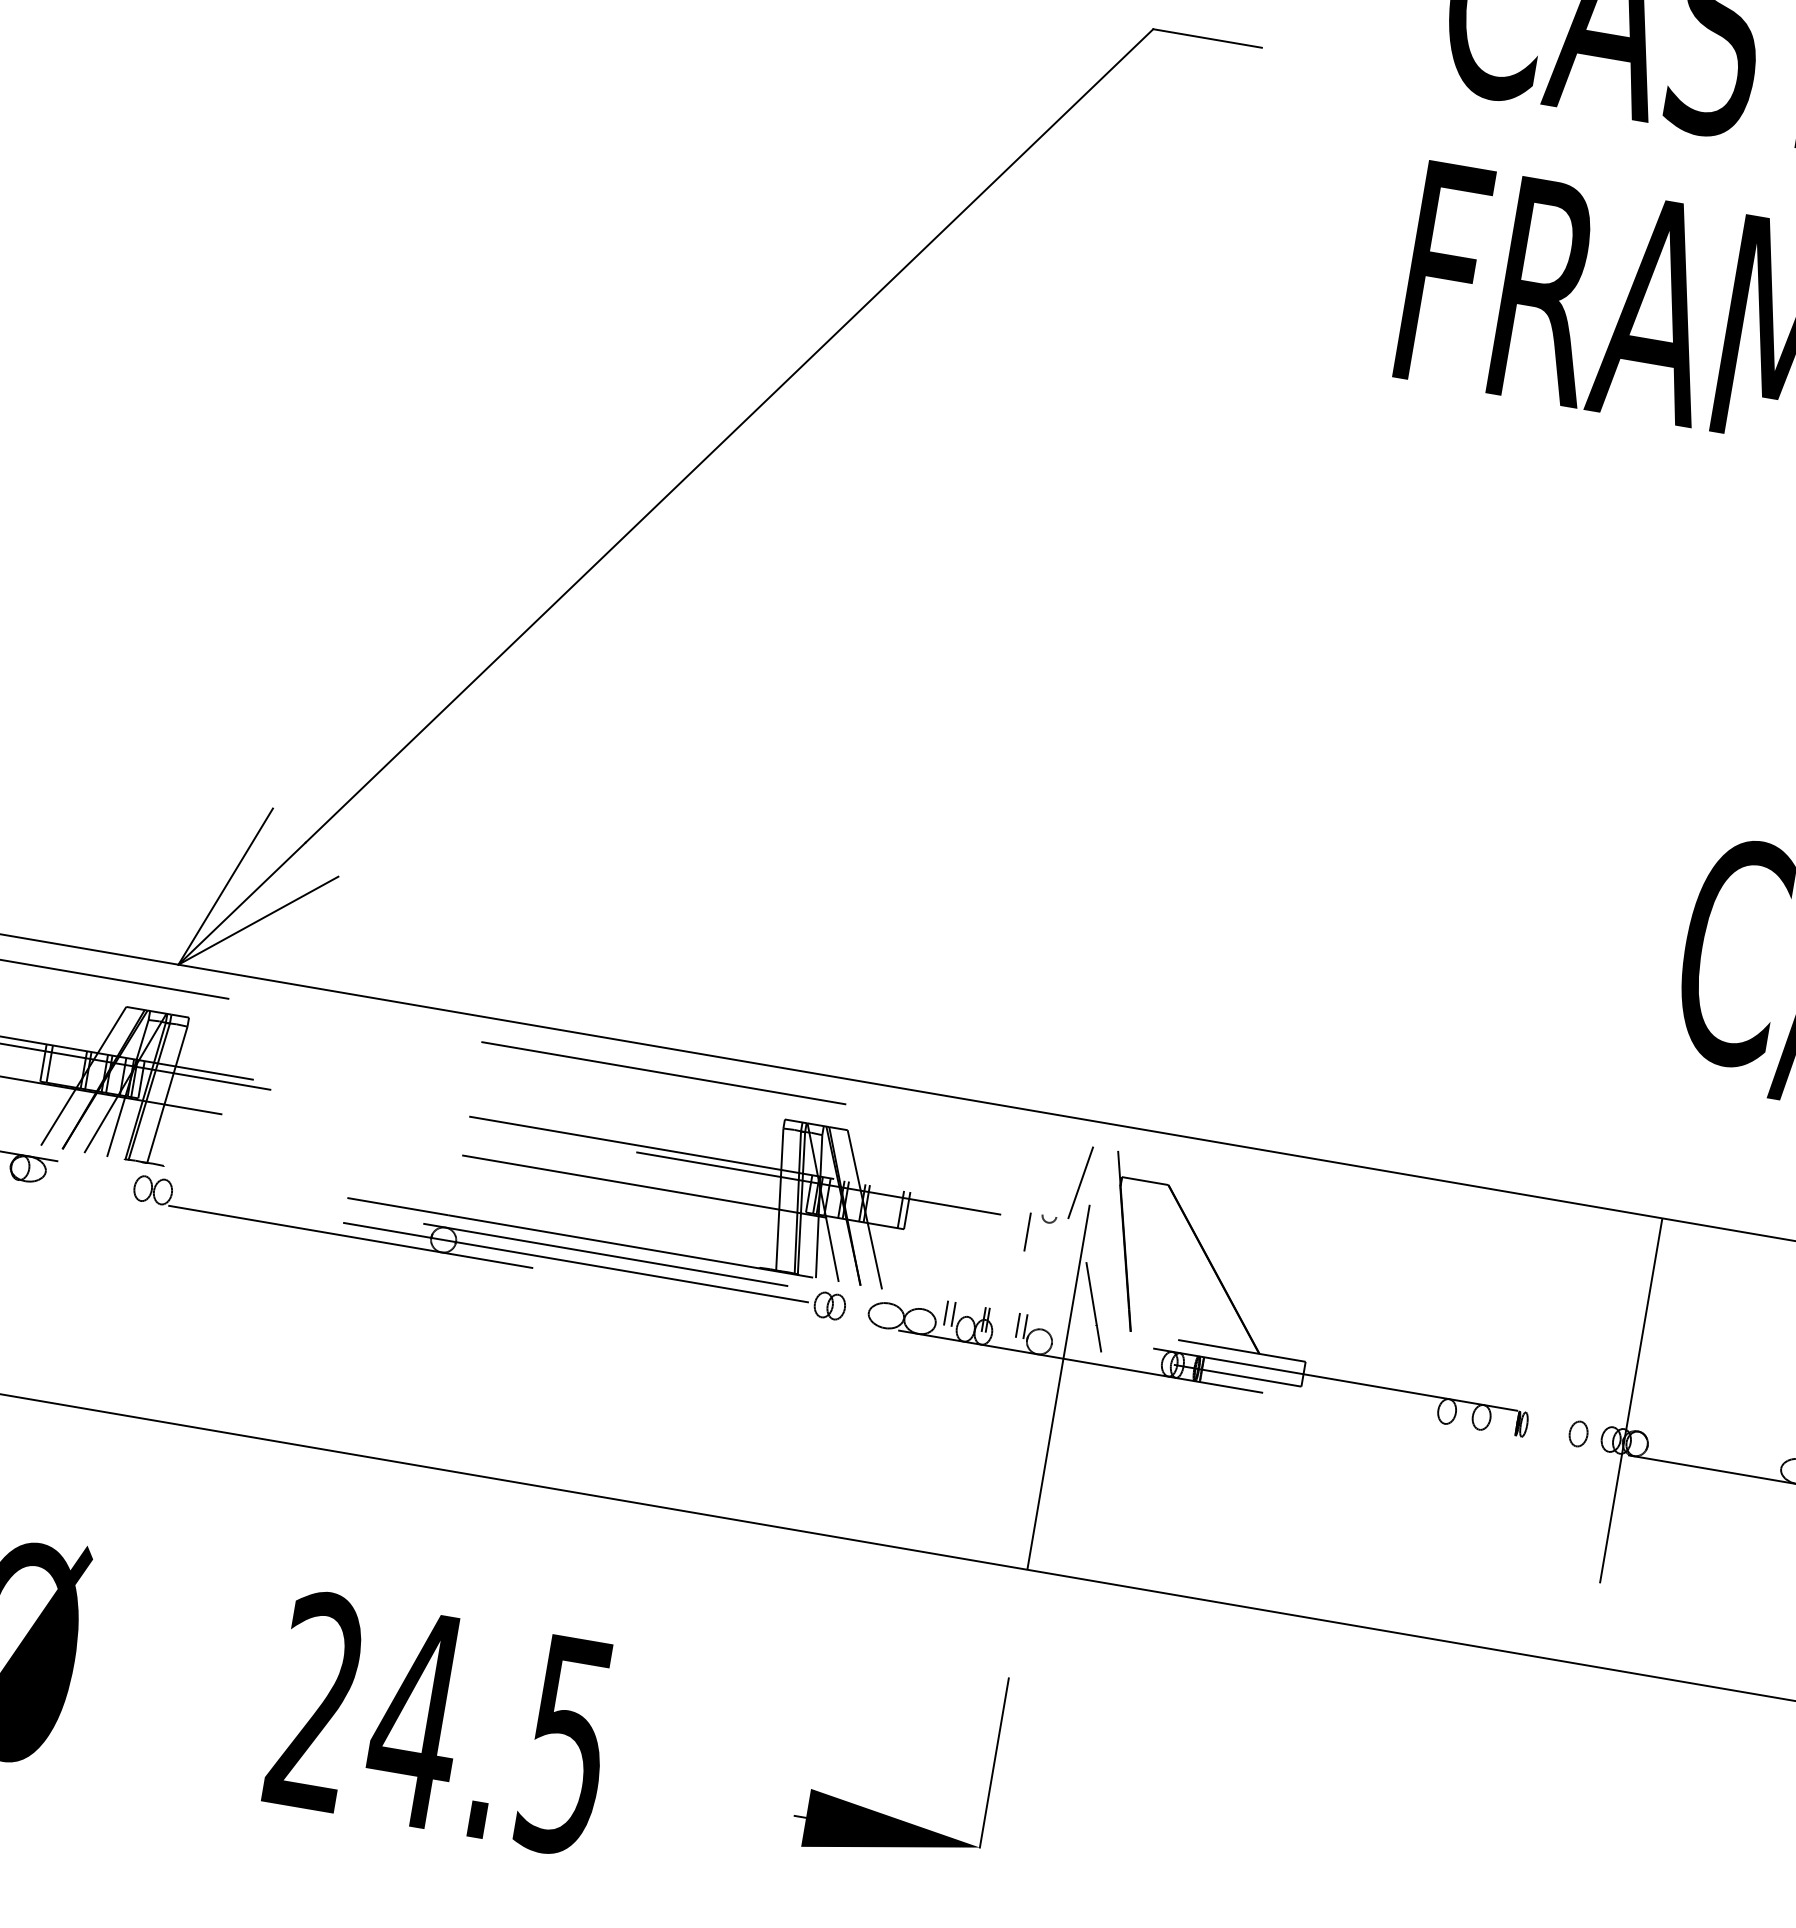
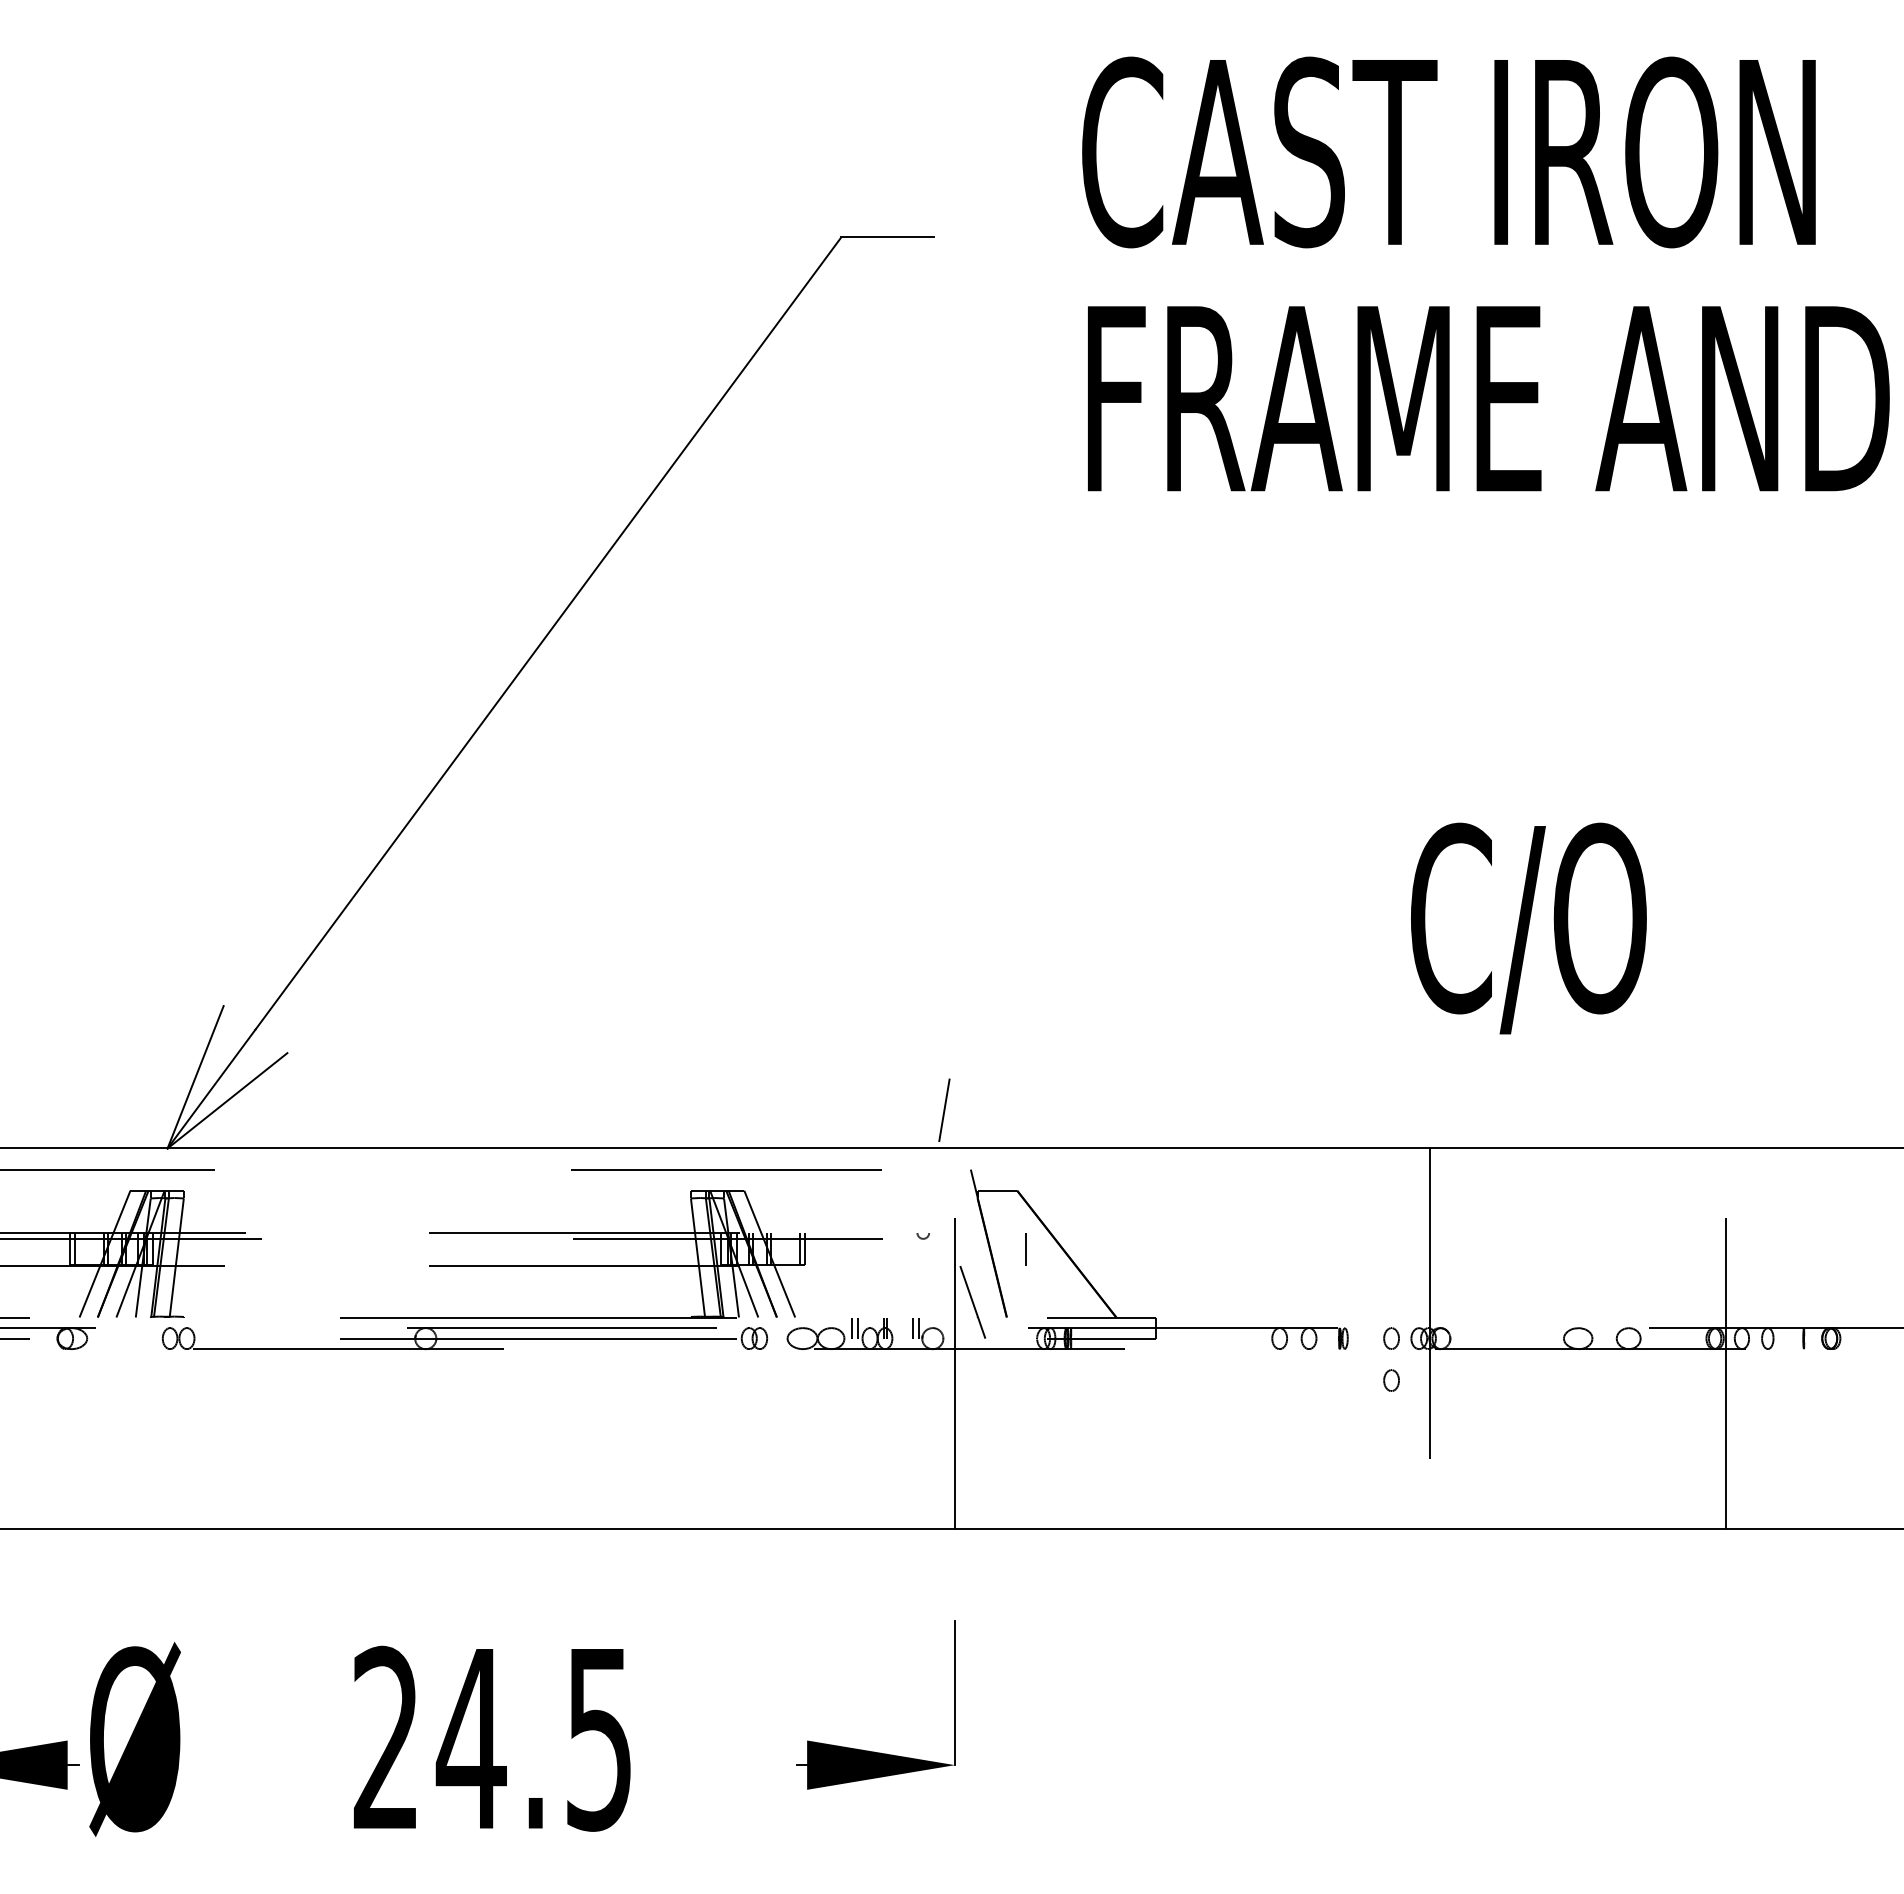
line: (664, 1073) -> (726, 1169), moved
line: (1080, 1181) -> (944, 1109), moved
line: (1026, 1231) -> (1025, 1249), moved
part: (1570, 1483) -> (1391, 1380), added

